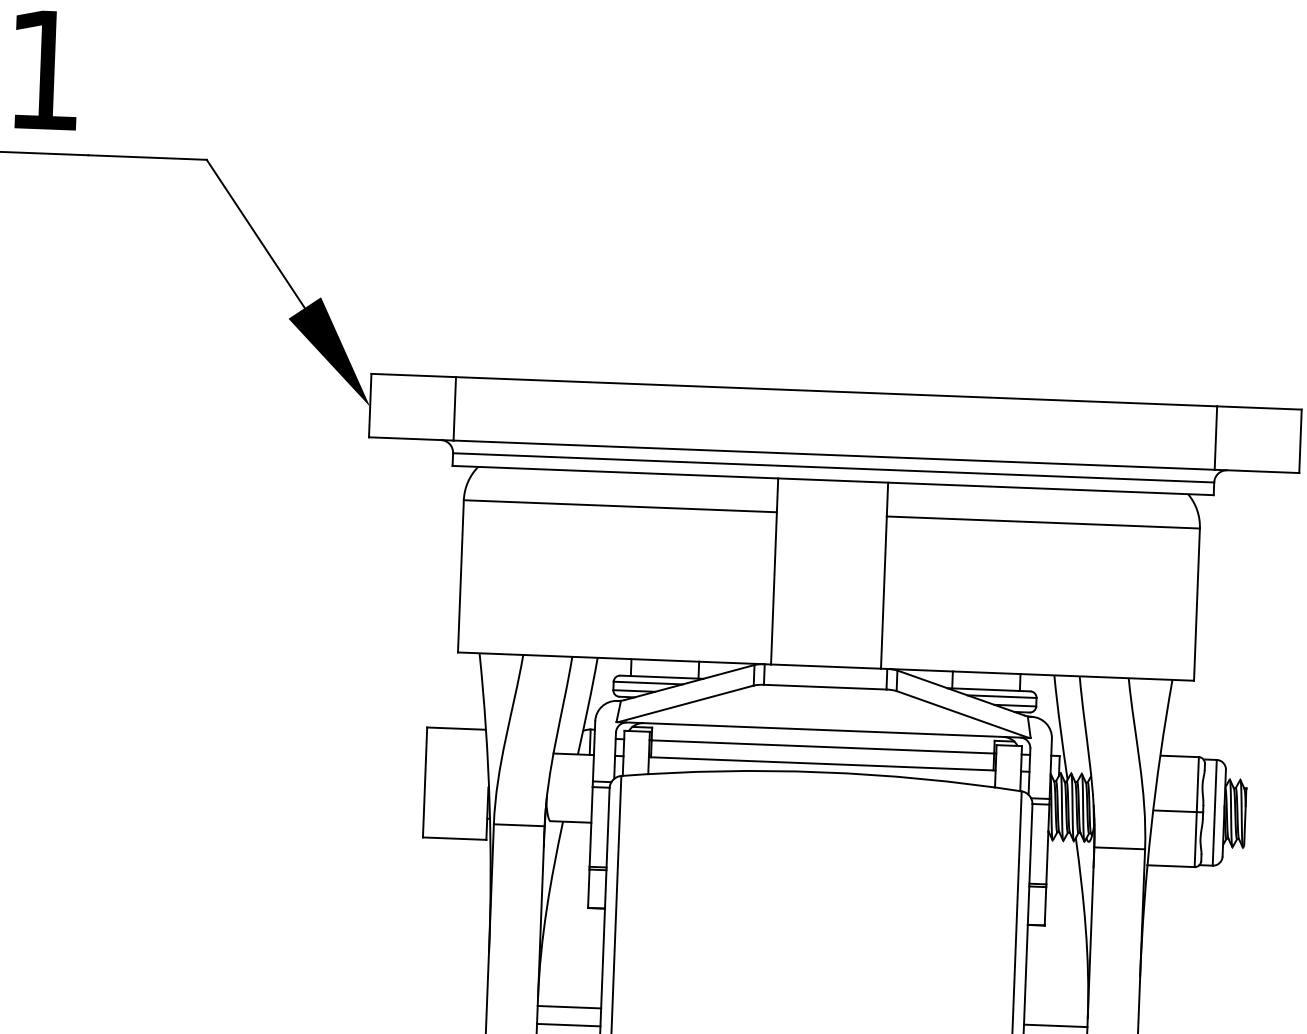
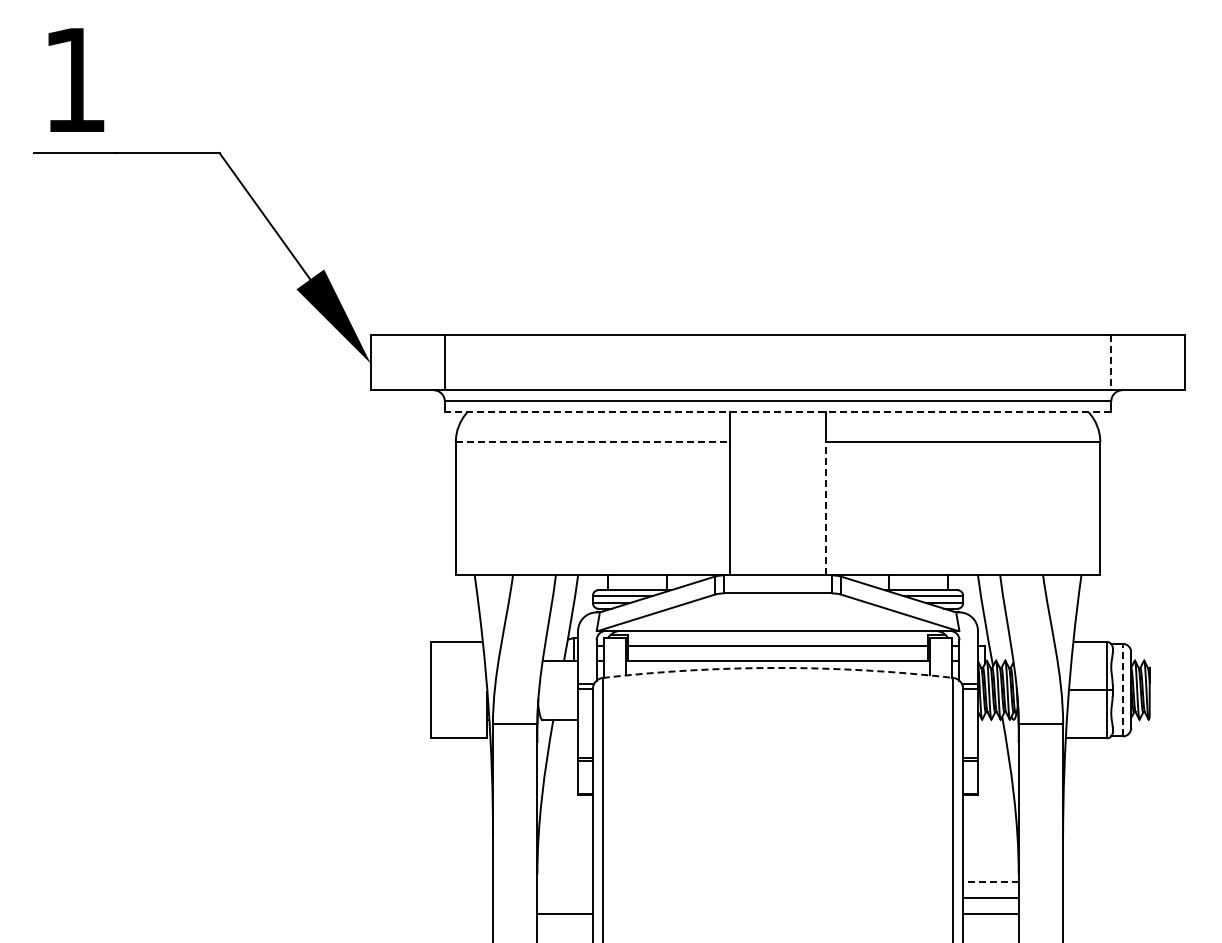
line: (1216, 438) -> (1111, 362), solid -> dashed
line: (832, 480) -> (777, 412), solid -> dashed
line: (621, 506) -> (593, 442), solid -> dashed
line: (884, 592) -> (826, 508), solid -> dashed
arc: (822, 771) -> (778, 667), solid -> dashed
line: (1214, 812) -> (1122, 689), solid -> dashed
line: (568, 1006) -> (564, 881), removed
line: (567, 1025) -> (564, 897), removed
line: (1055, 1025) -> (990, 881), solid -> dashed

